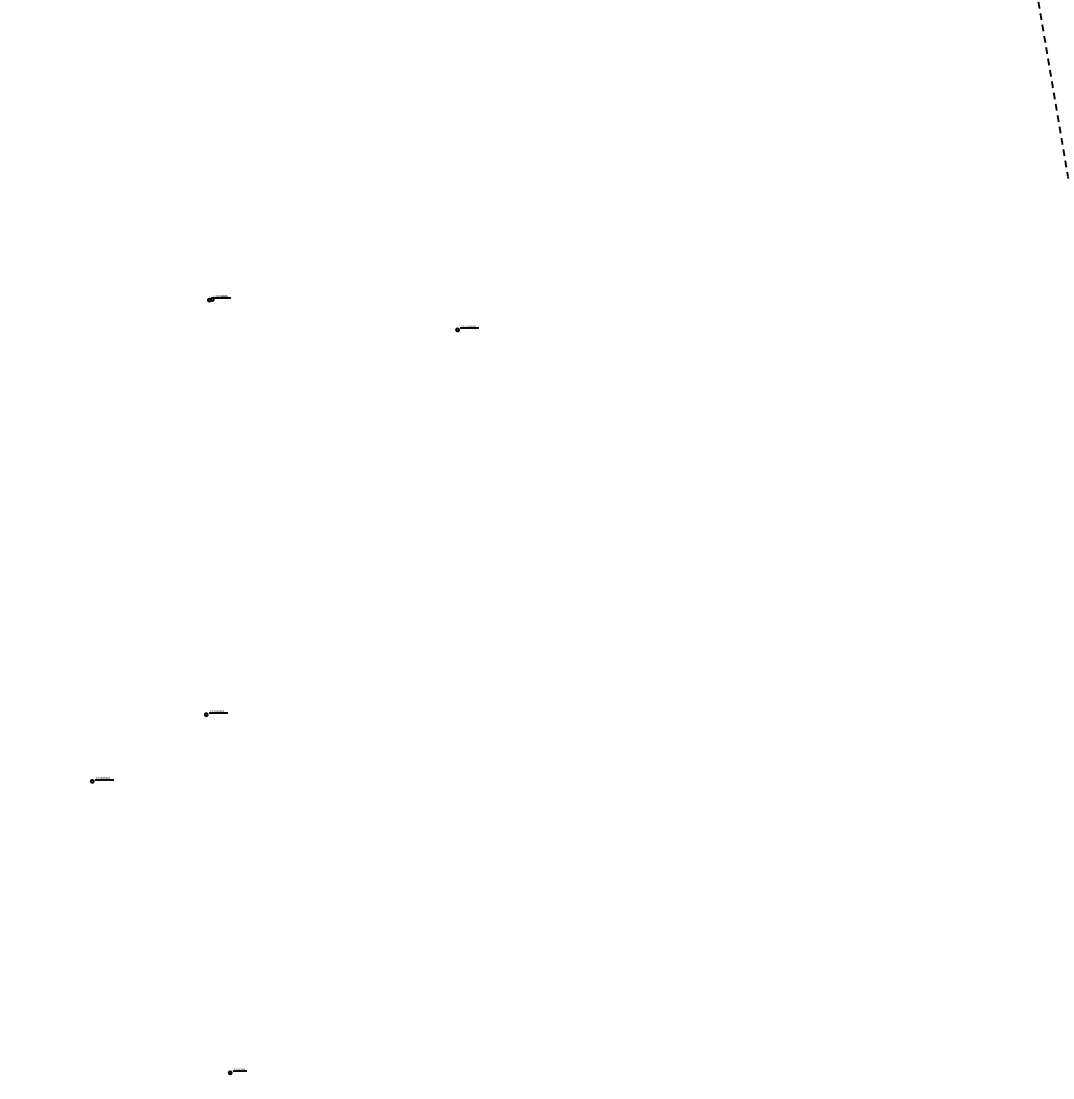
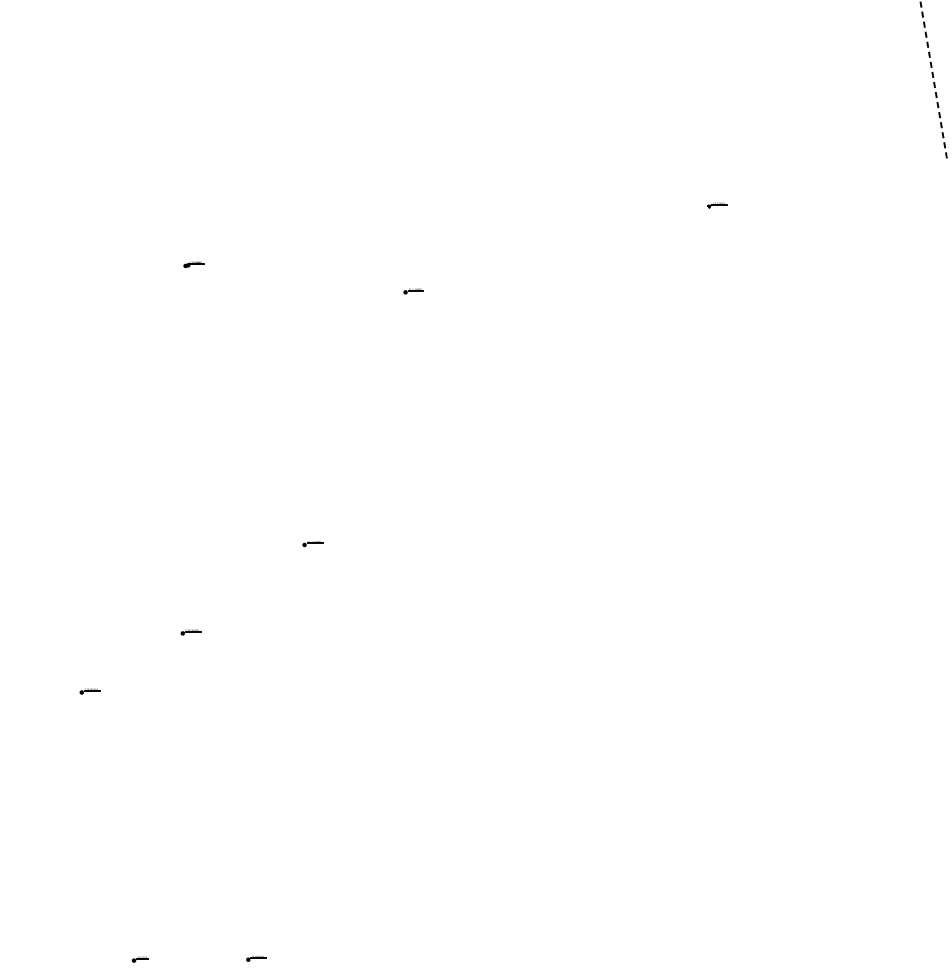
part: (809, 231) -> (717, 205), added
part: (352, 613) -> (312, 543), added
part: (236, 1071) -> (139, 959), moved
part: (288, 1081) -> (255, 958), added

